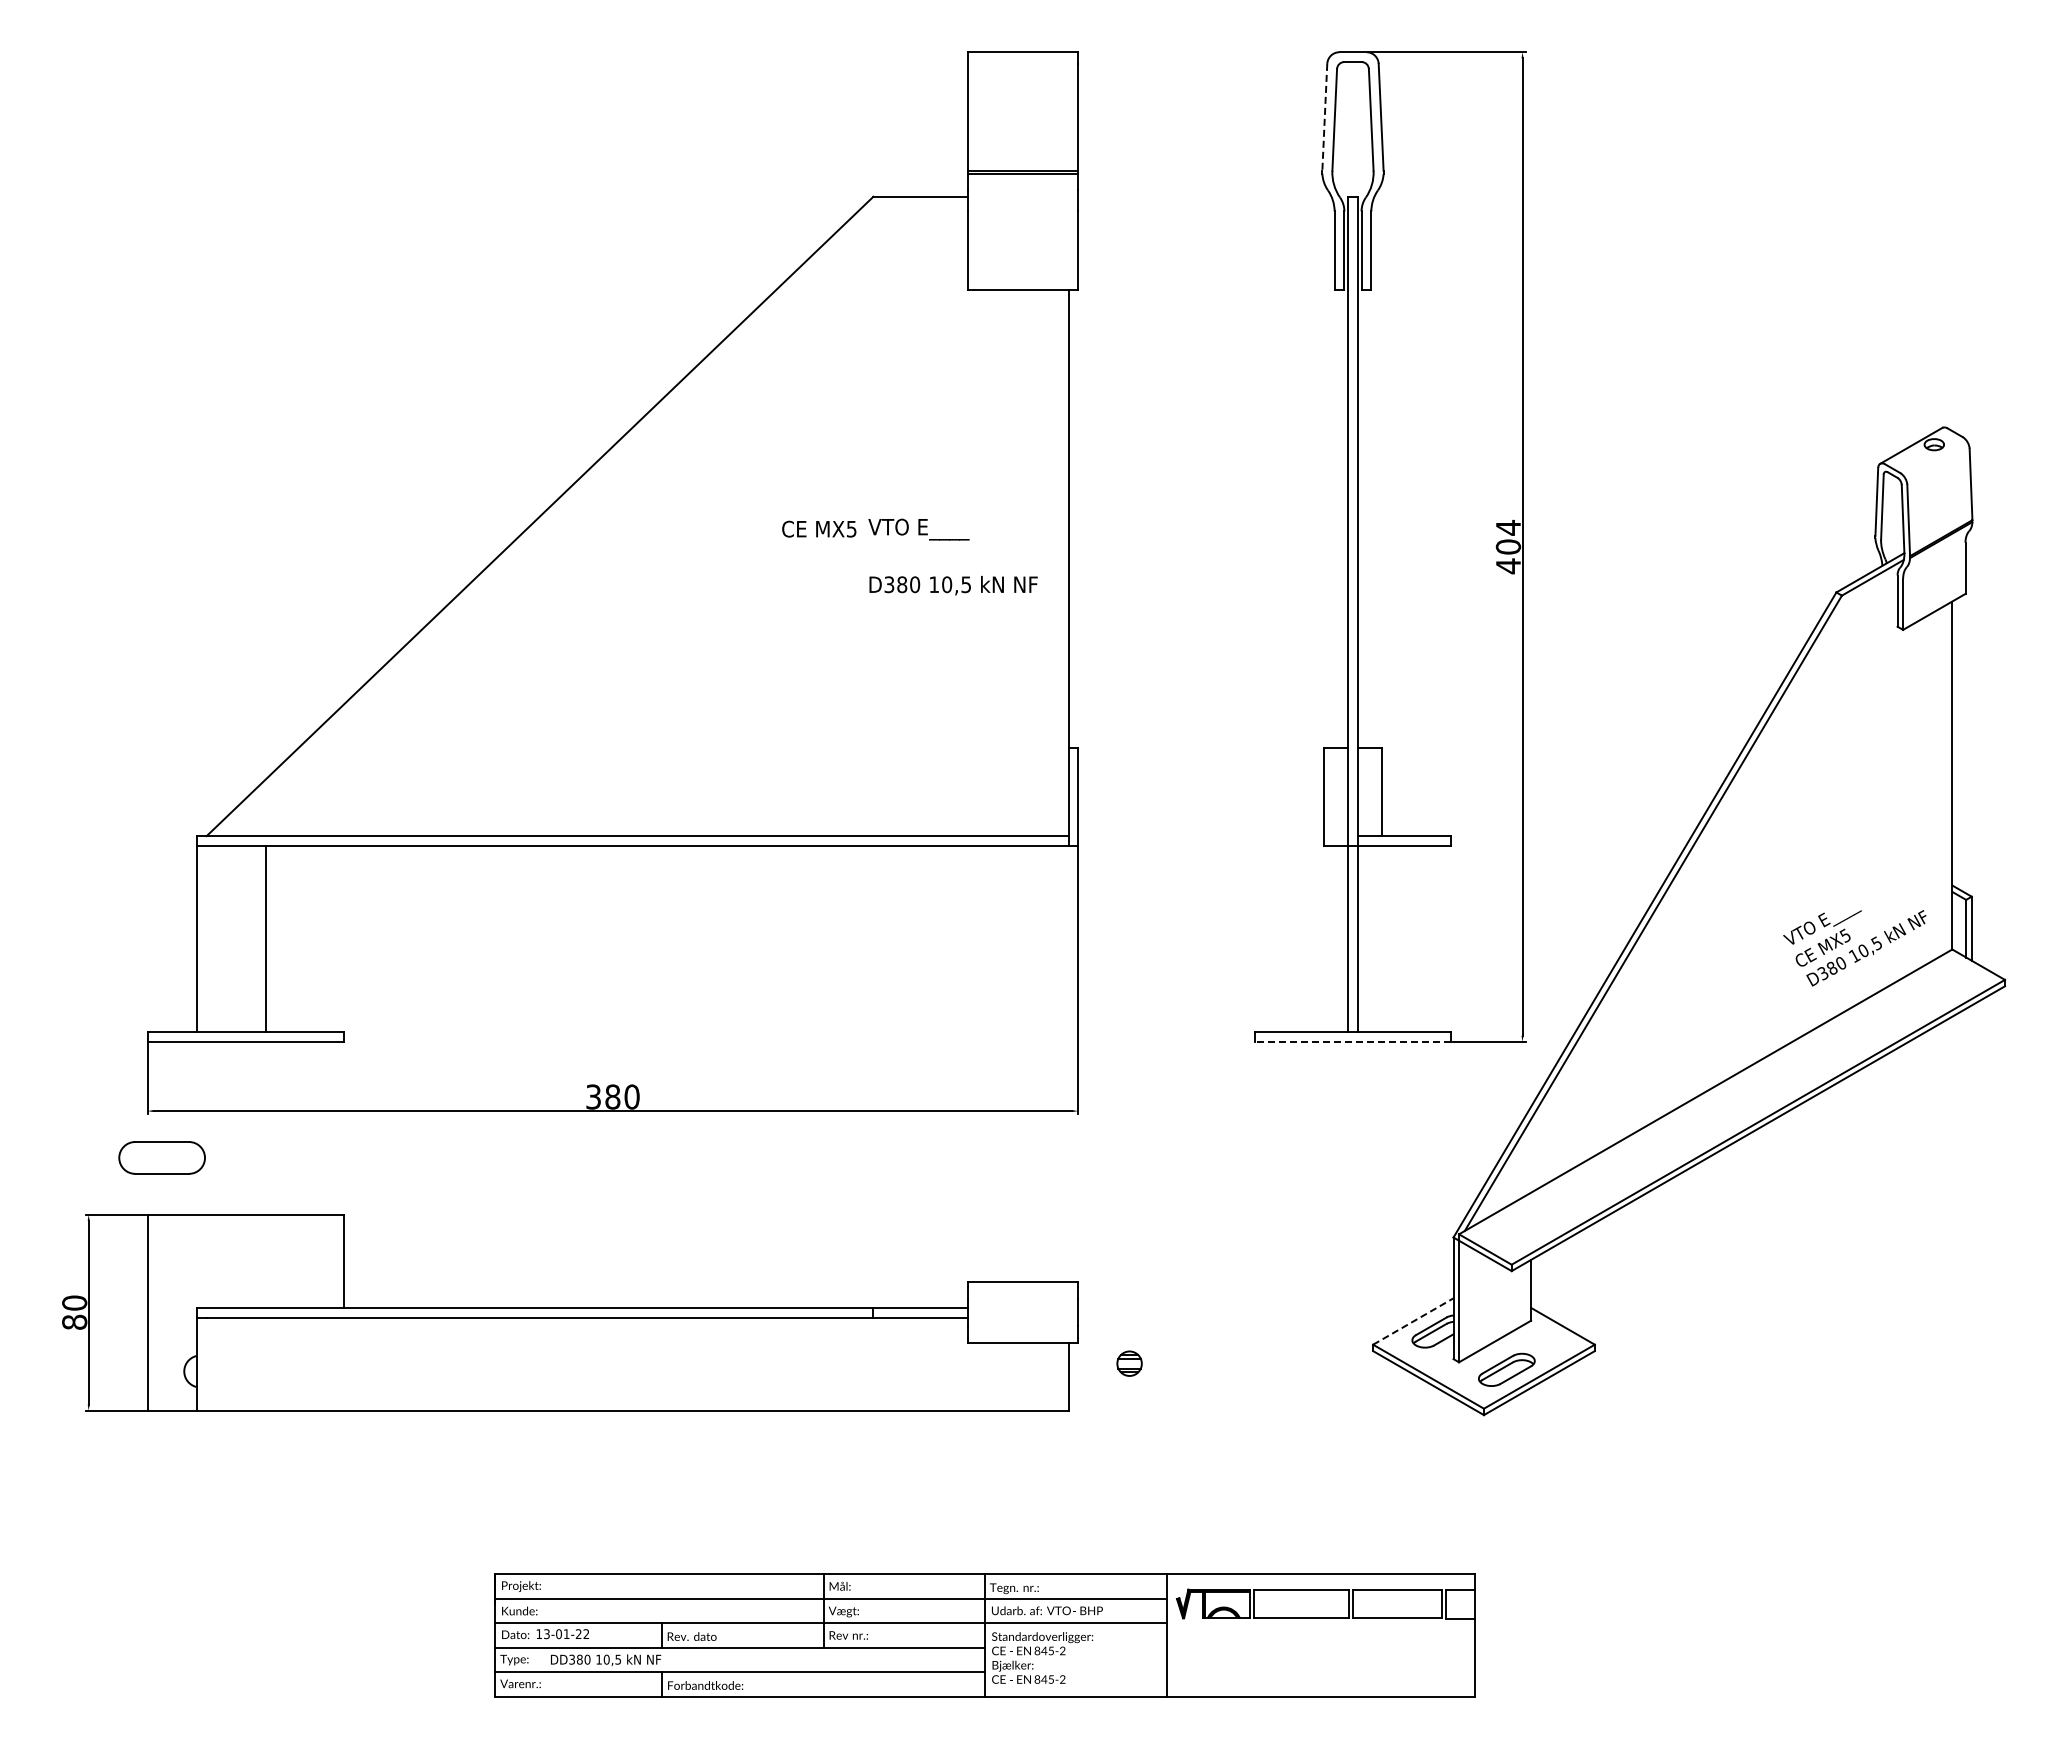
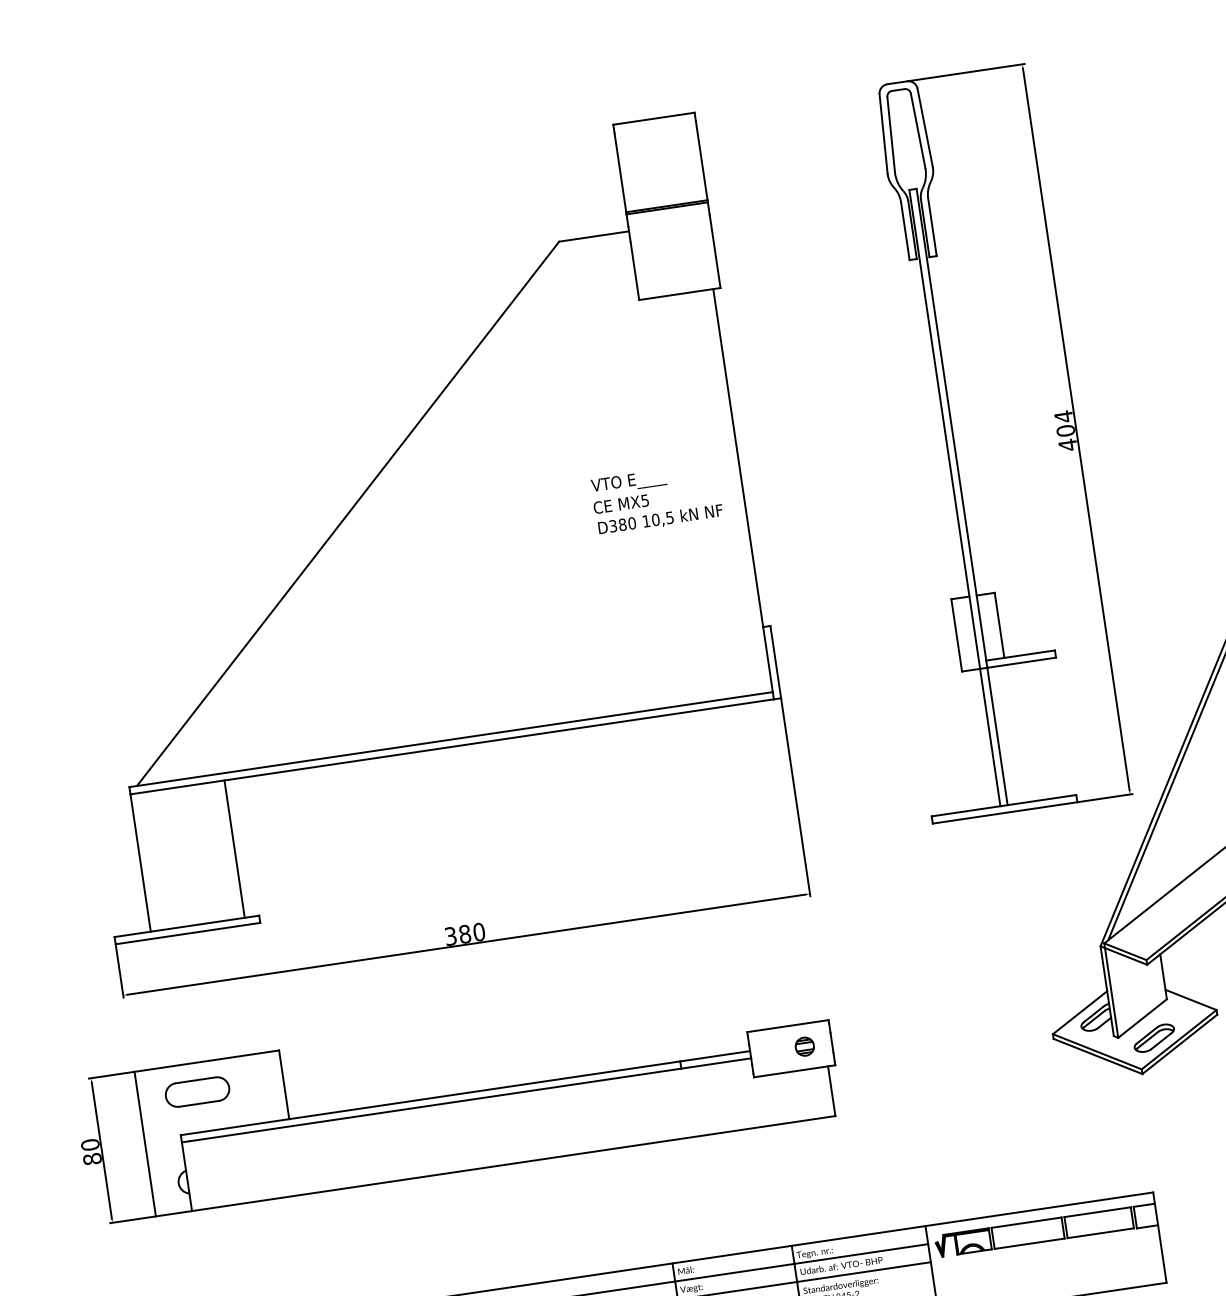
line: (1324, 117) -> (883, 134), dashed -> solid
text: (819, 528) -> (621, 503), moved
line: (265, 938) -> (234, 848), moved
line: (1352, 1041) -> (1004, 812), dashed -> solid
part: (161, 1157) -> (197, 1091), moved
line: (1413, 1321) -> (1080, 1012), dashed -> solid
part: (1129, 1363) -> (804, 1046), moved

